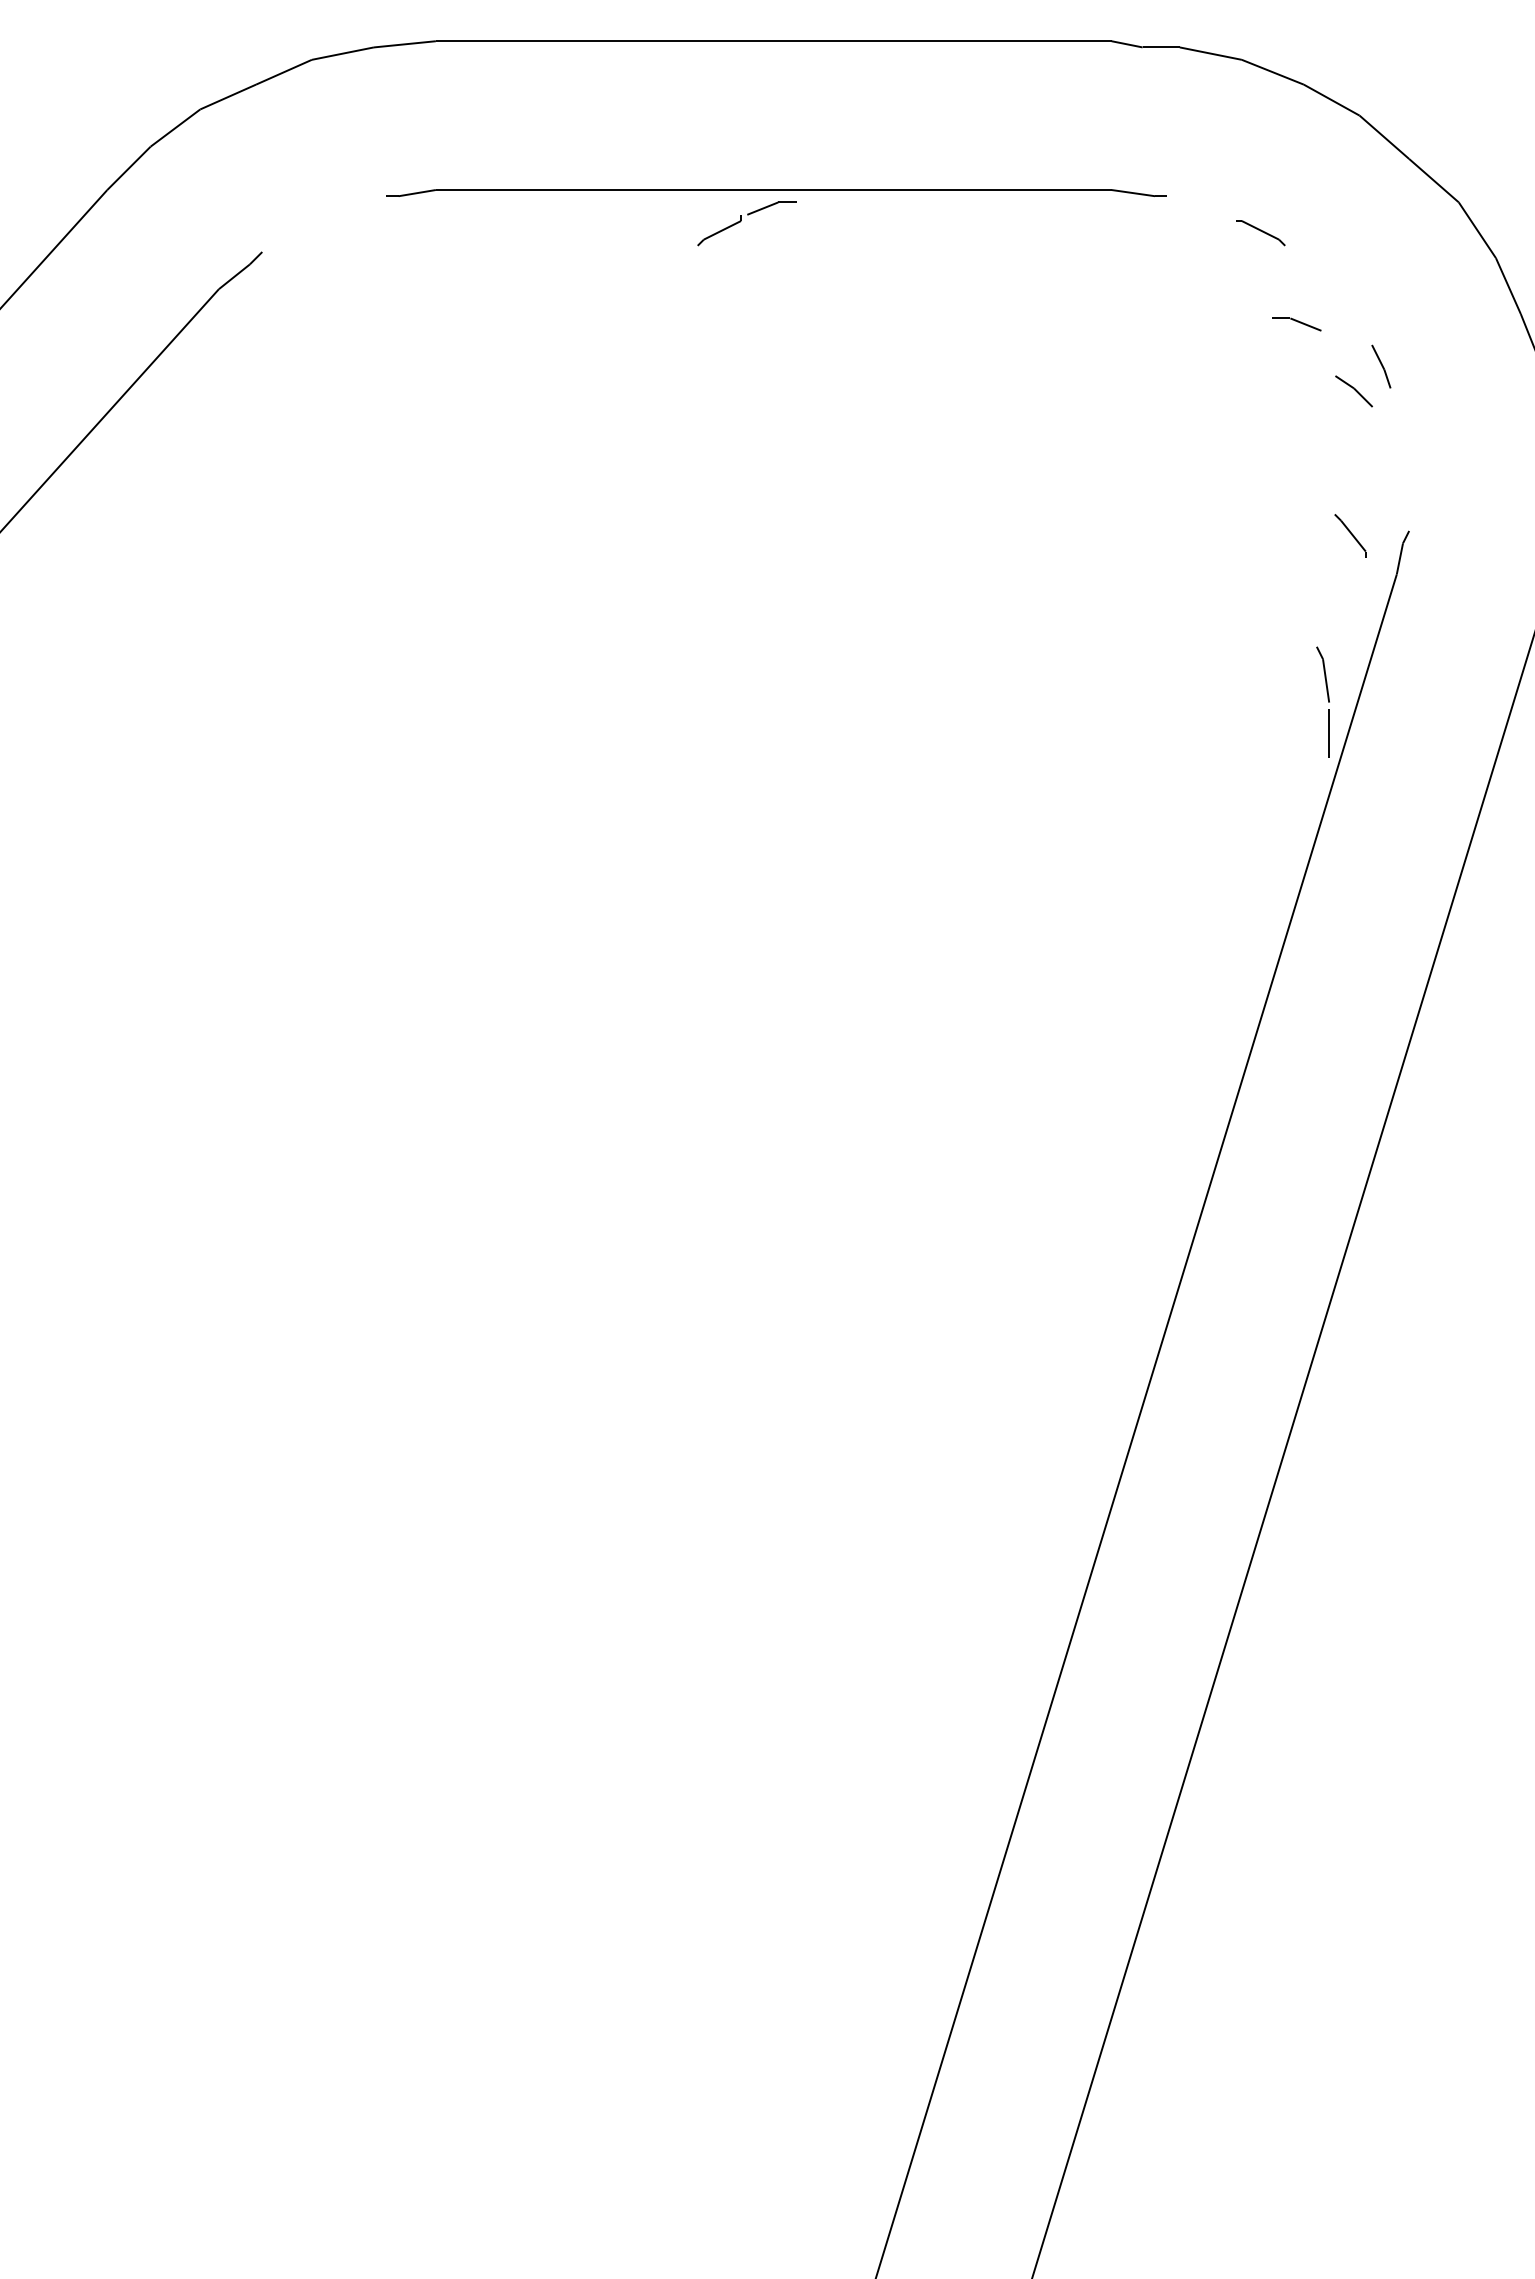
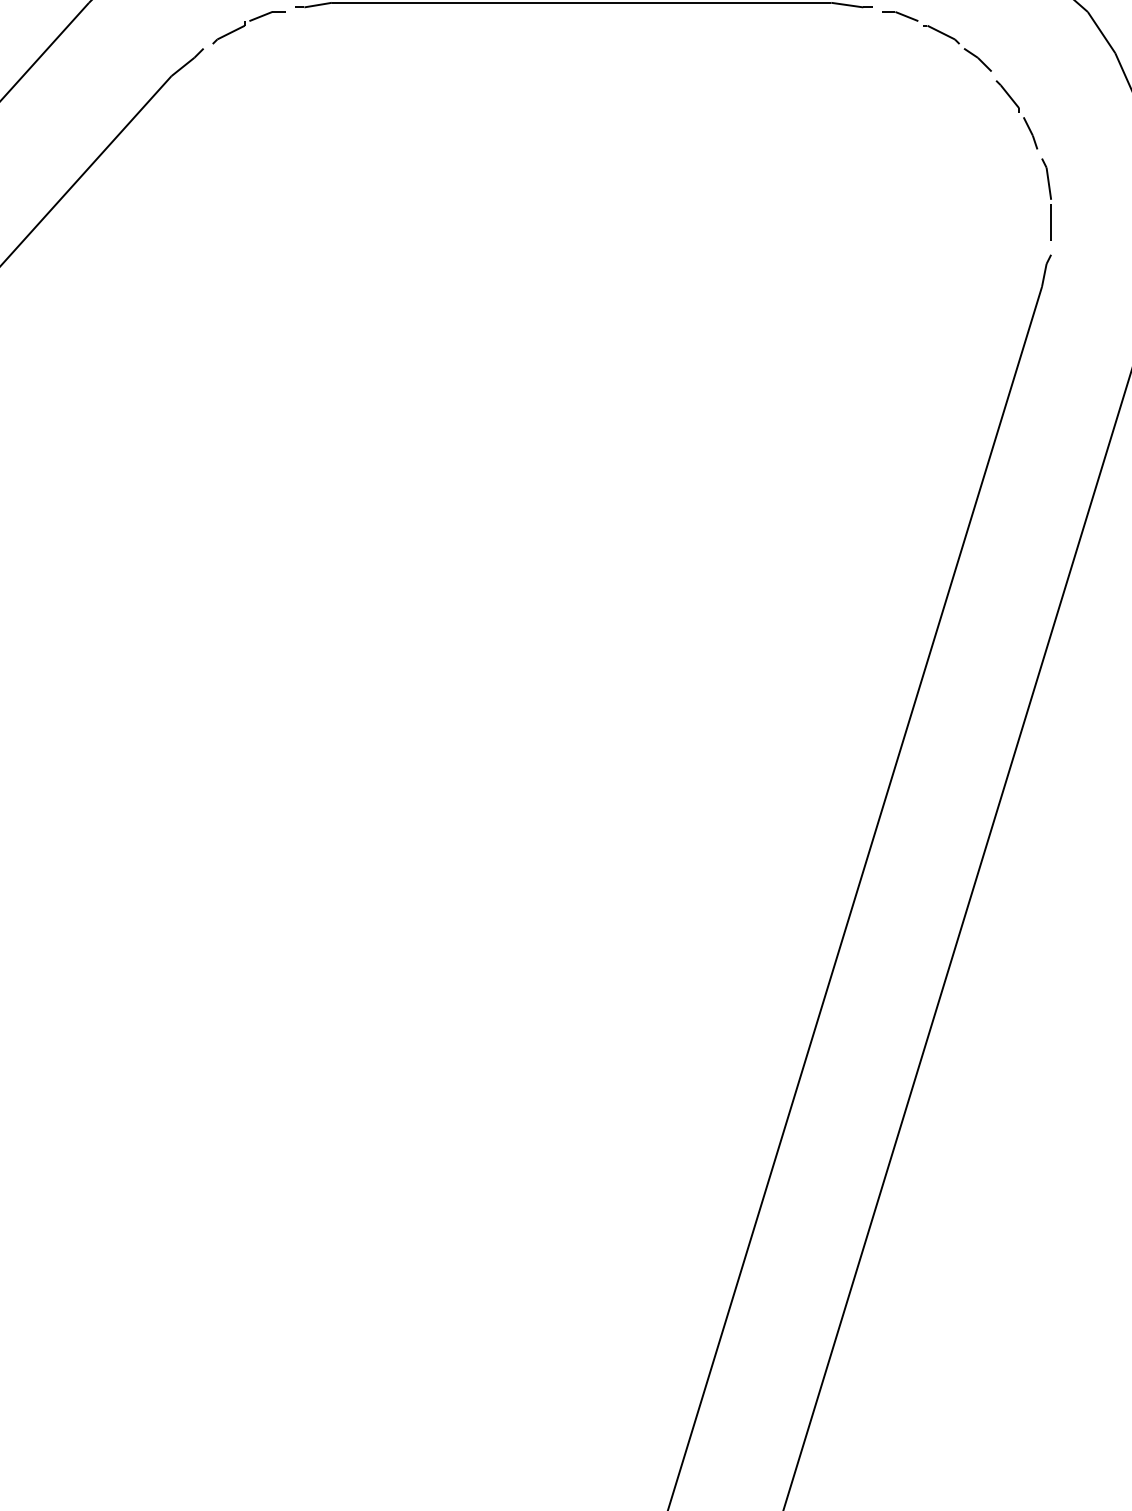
part: (746, 223) -> (248, 27), moved
part: (1296, 324) -> (899, 16), moved
part: (1353, 391) -> (977, 60), moved
part: (1350, 535) -> (1007, 96), moved
part: (1322, 701) -> (1046, 199), moved

